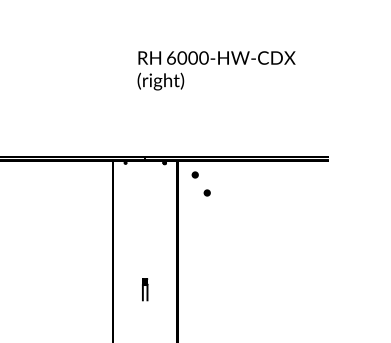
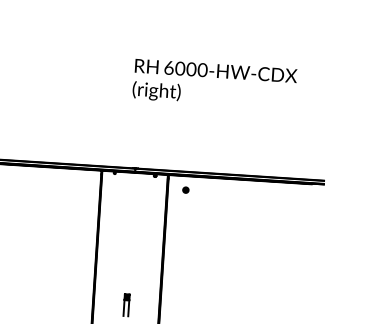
part: (206, 192) -> (196, 208), removed

